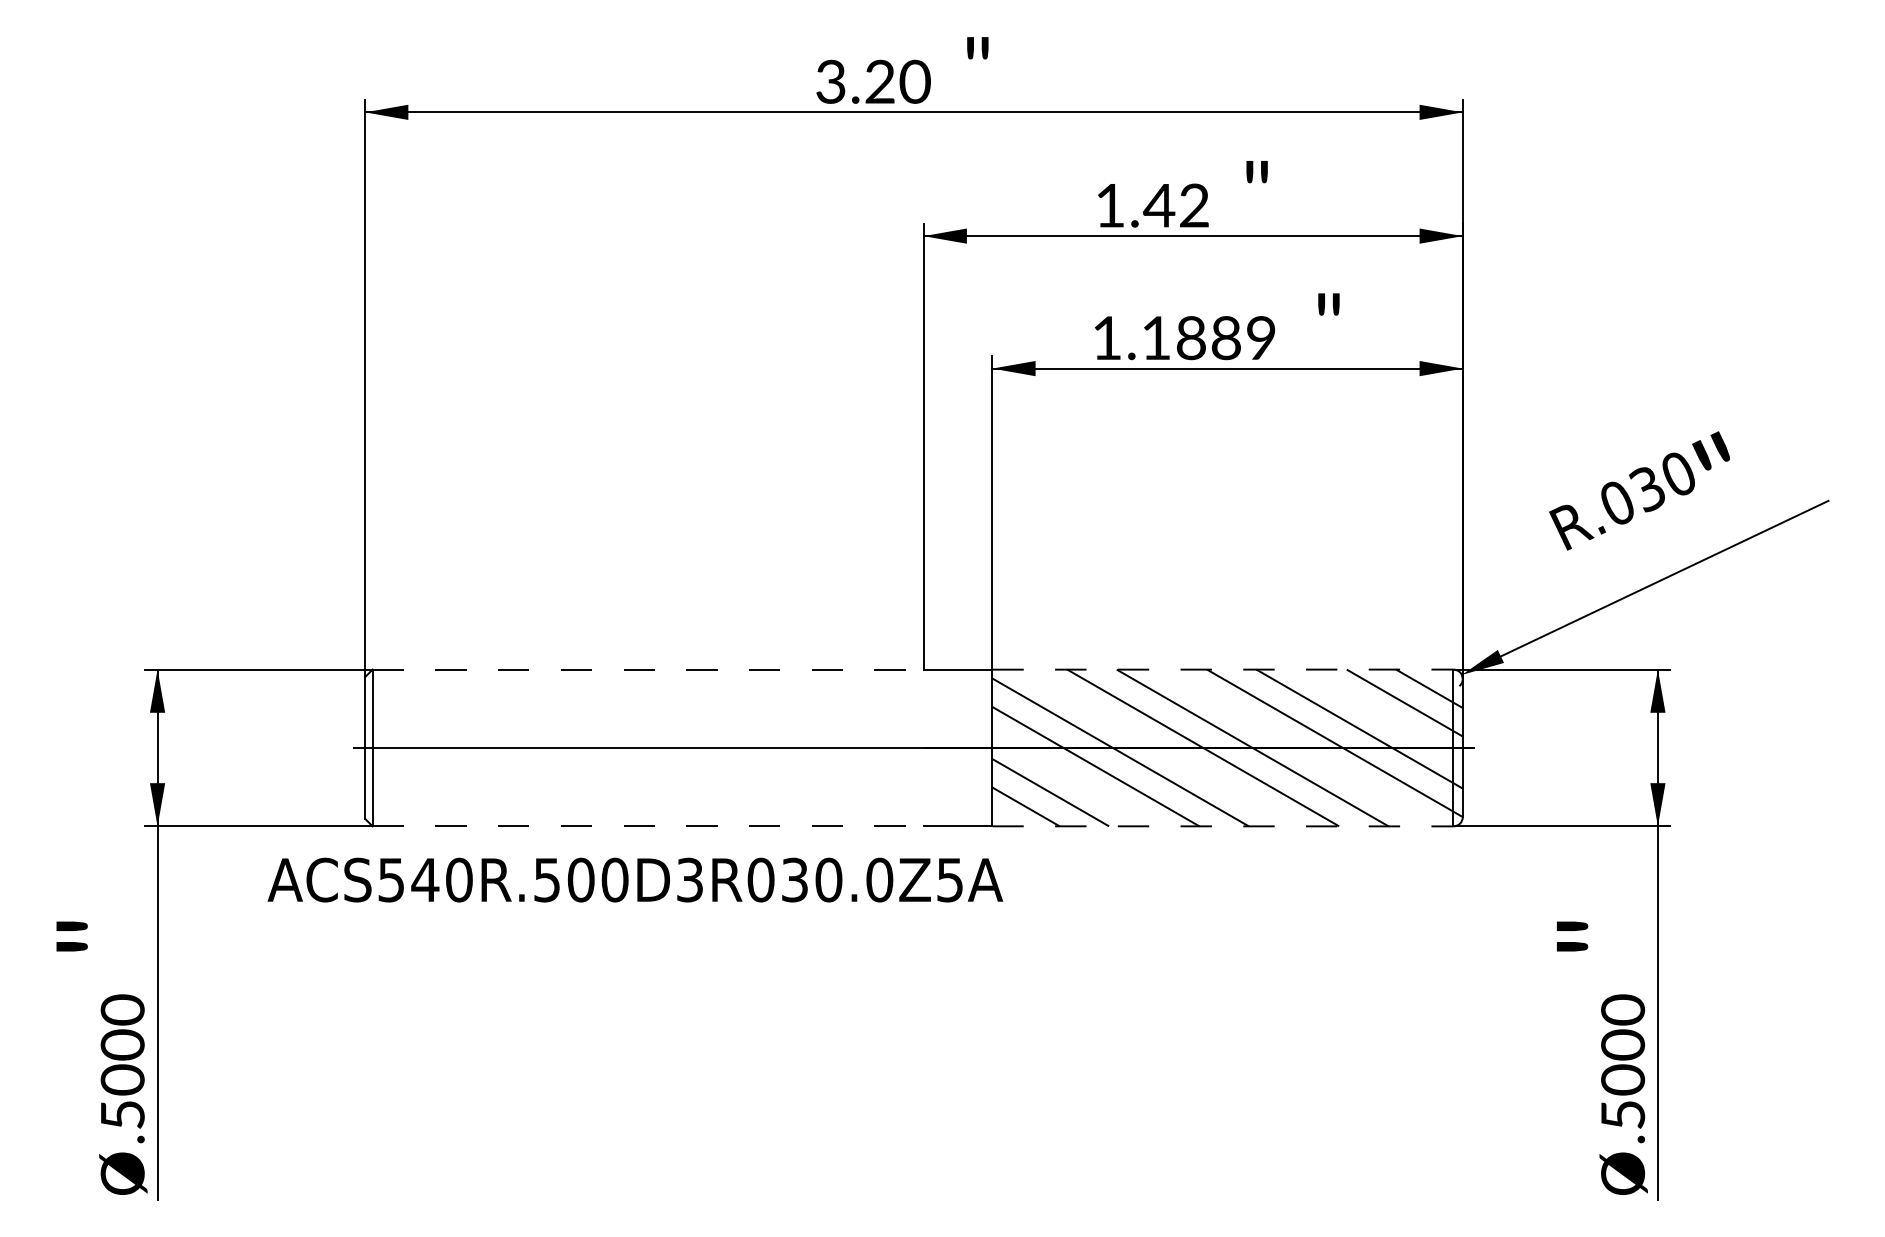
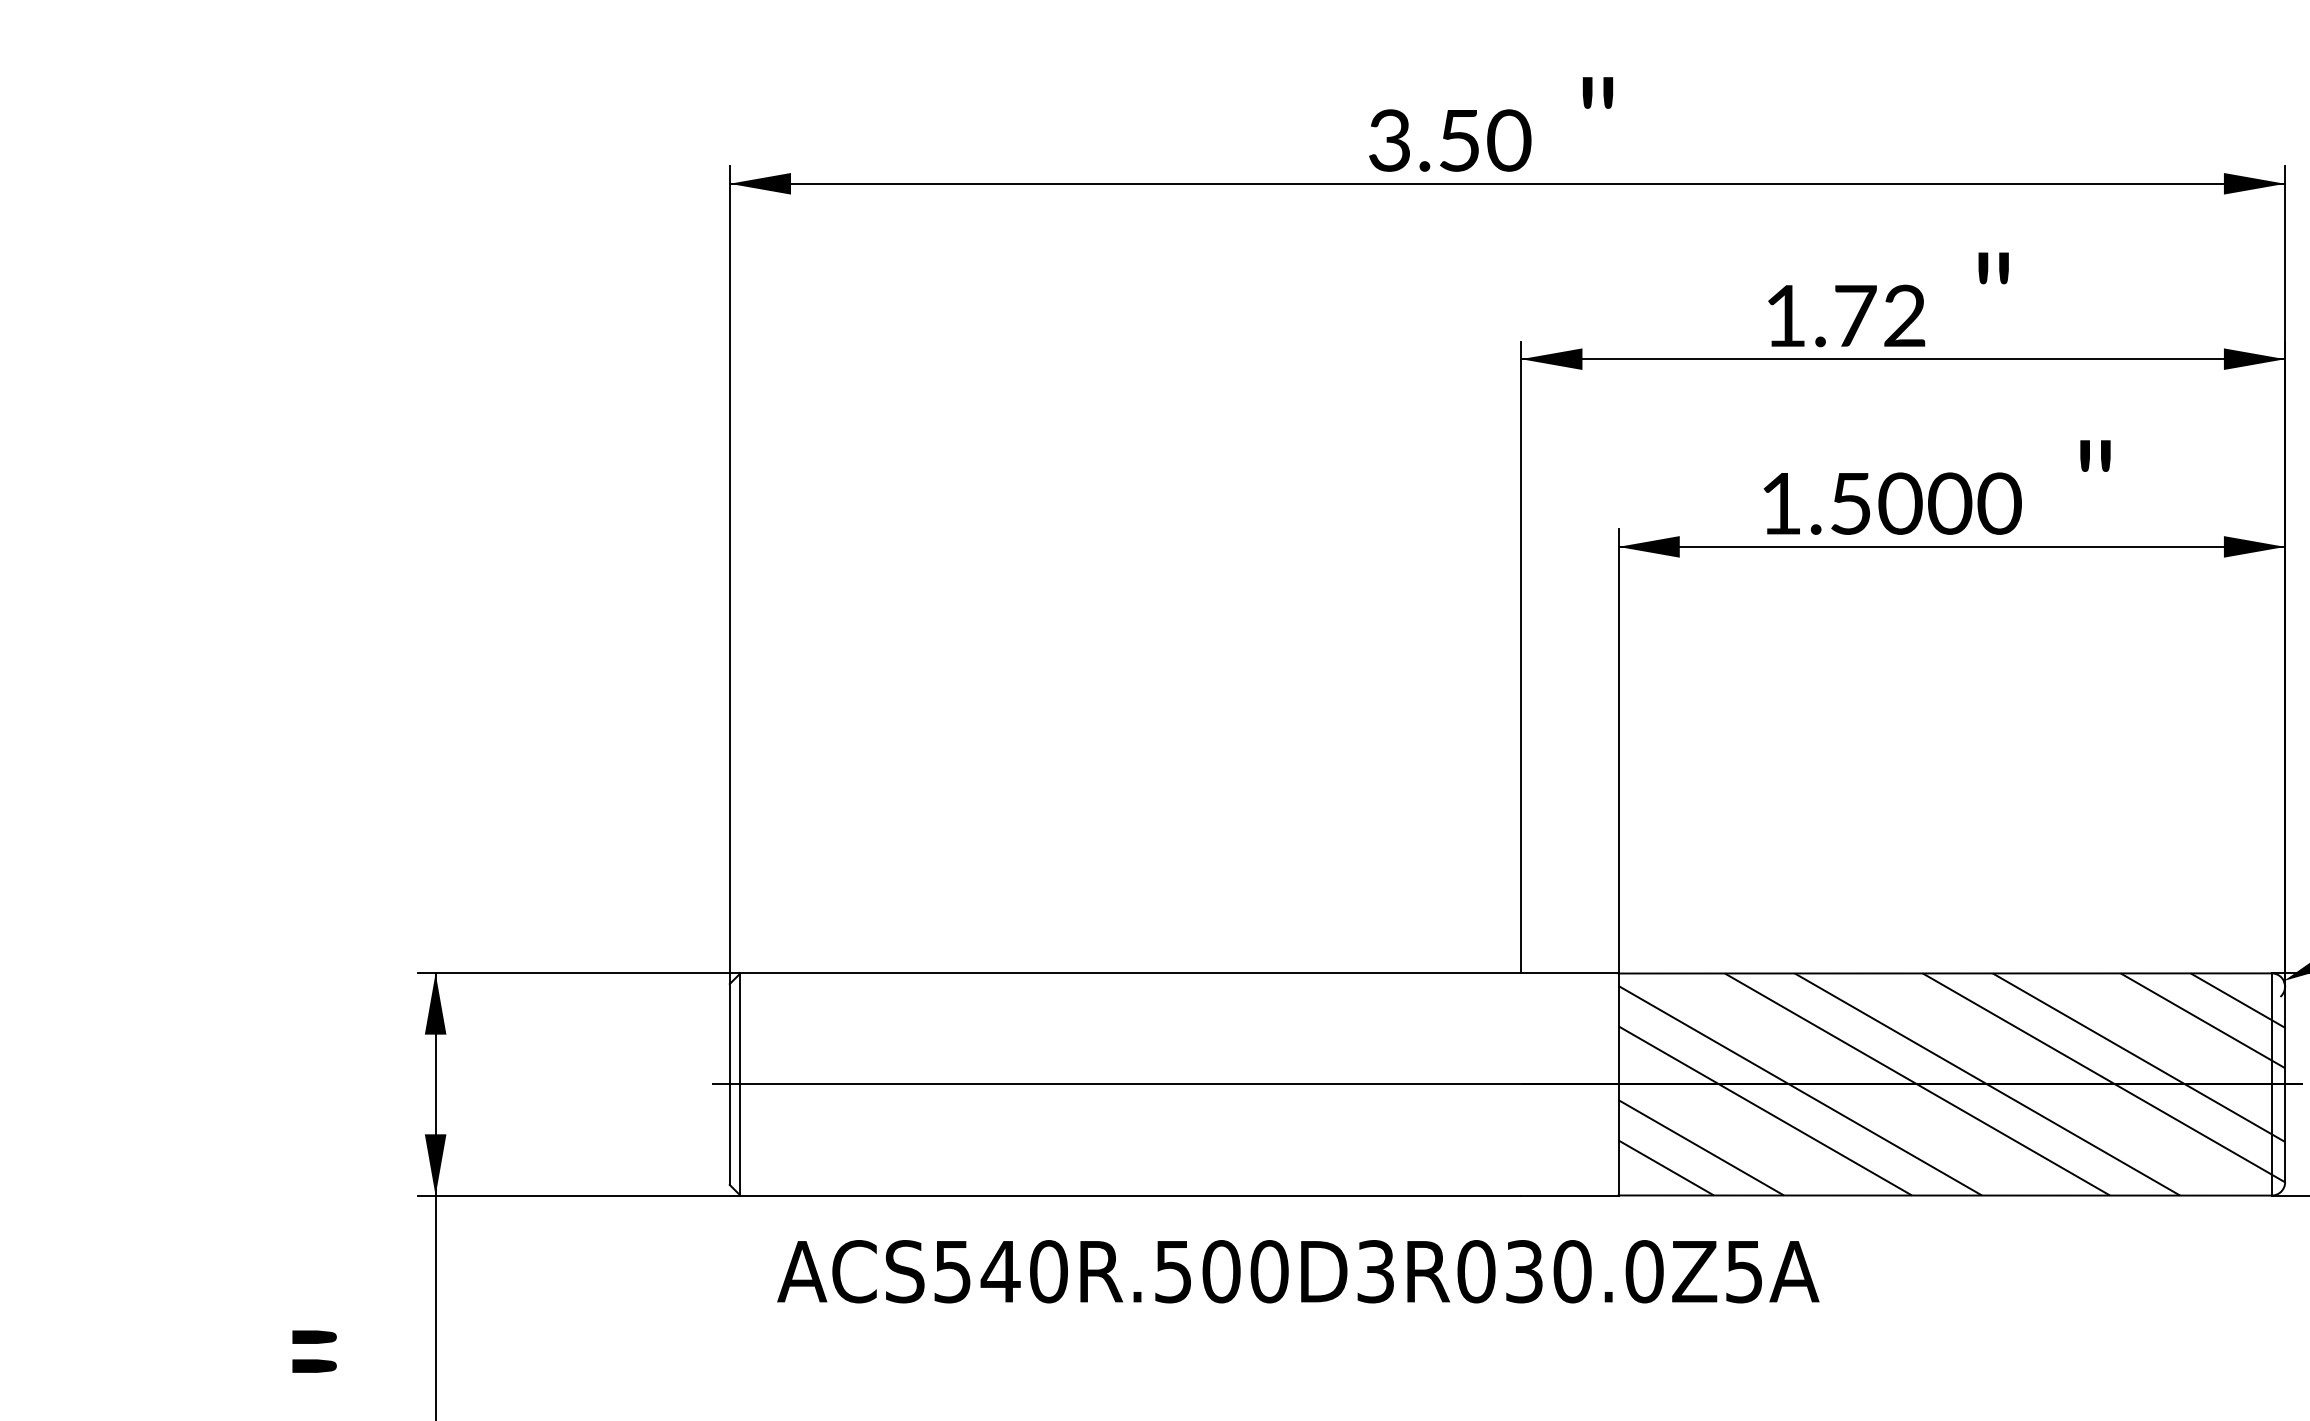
text: (879, 81) -> (1458, 140), 3.20 -> 3.50
text: (1159, 205) -> (1855, 315), 1.42 -> 1.72
text: (1209, 338) -> (1926, 504), 1.1889 -> 1.5000
line: (648, 669) -> (1131, 973), dashed -> solid
line: (1222, 669) -> (1944, 973), dashed -> solid
line: (648, 826) -> (1131, 1195), dashed -> solid
line: (1222, 826) -> (1944, 1195), dashed -> solid
text: (635, 879) -> (1298, 1270), moved

